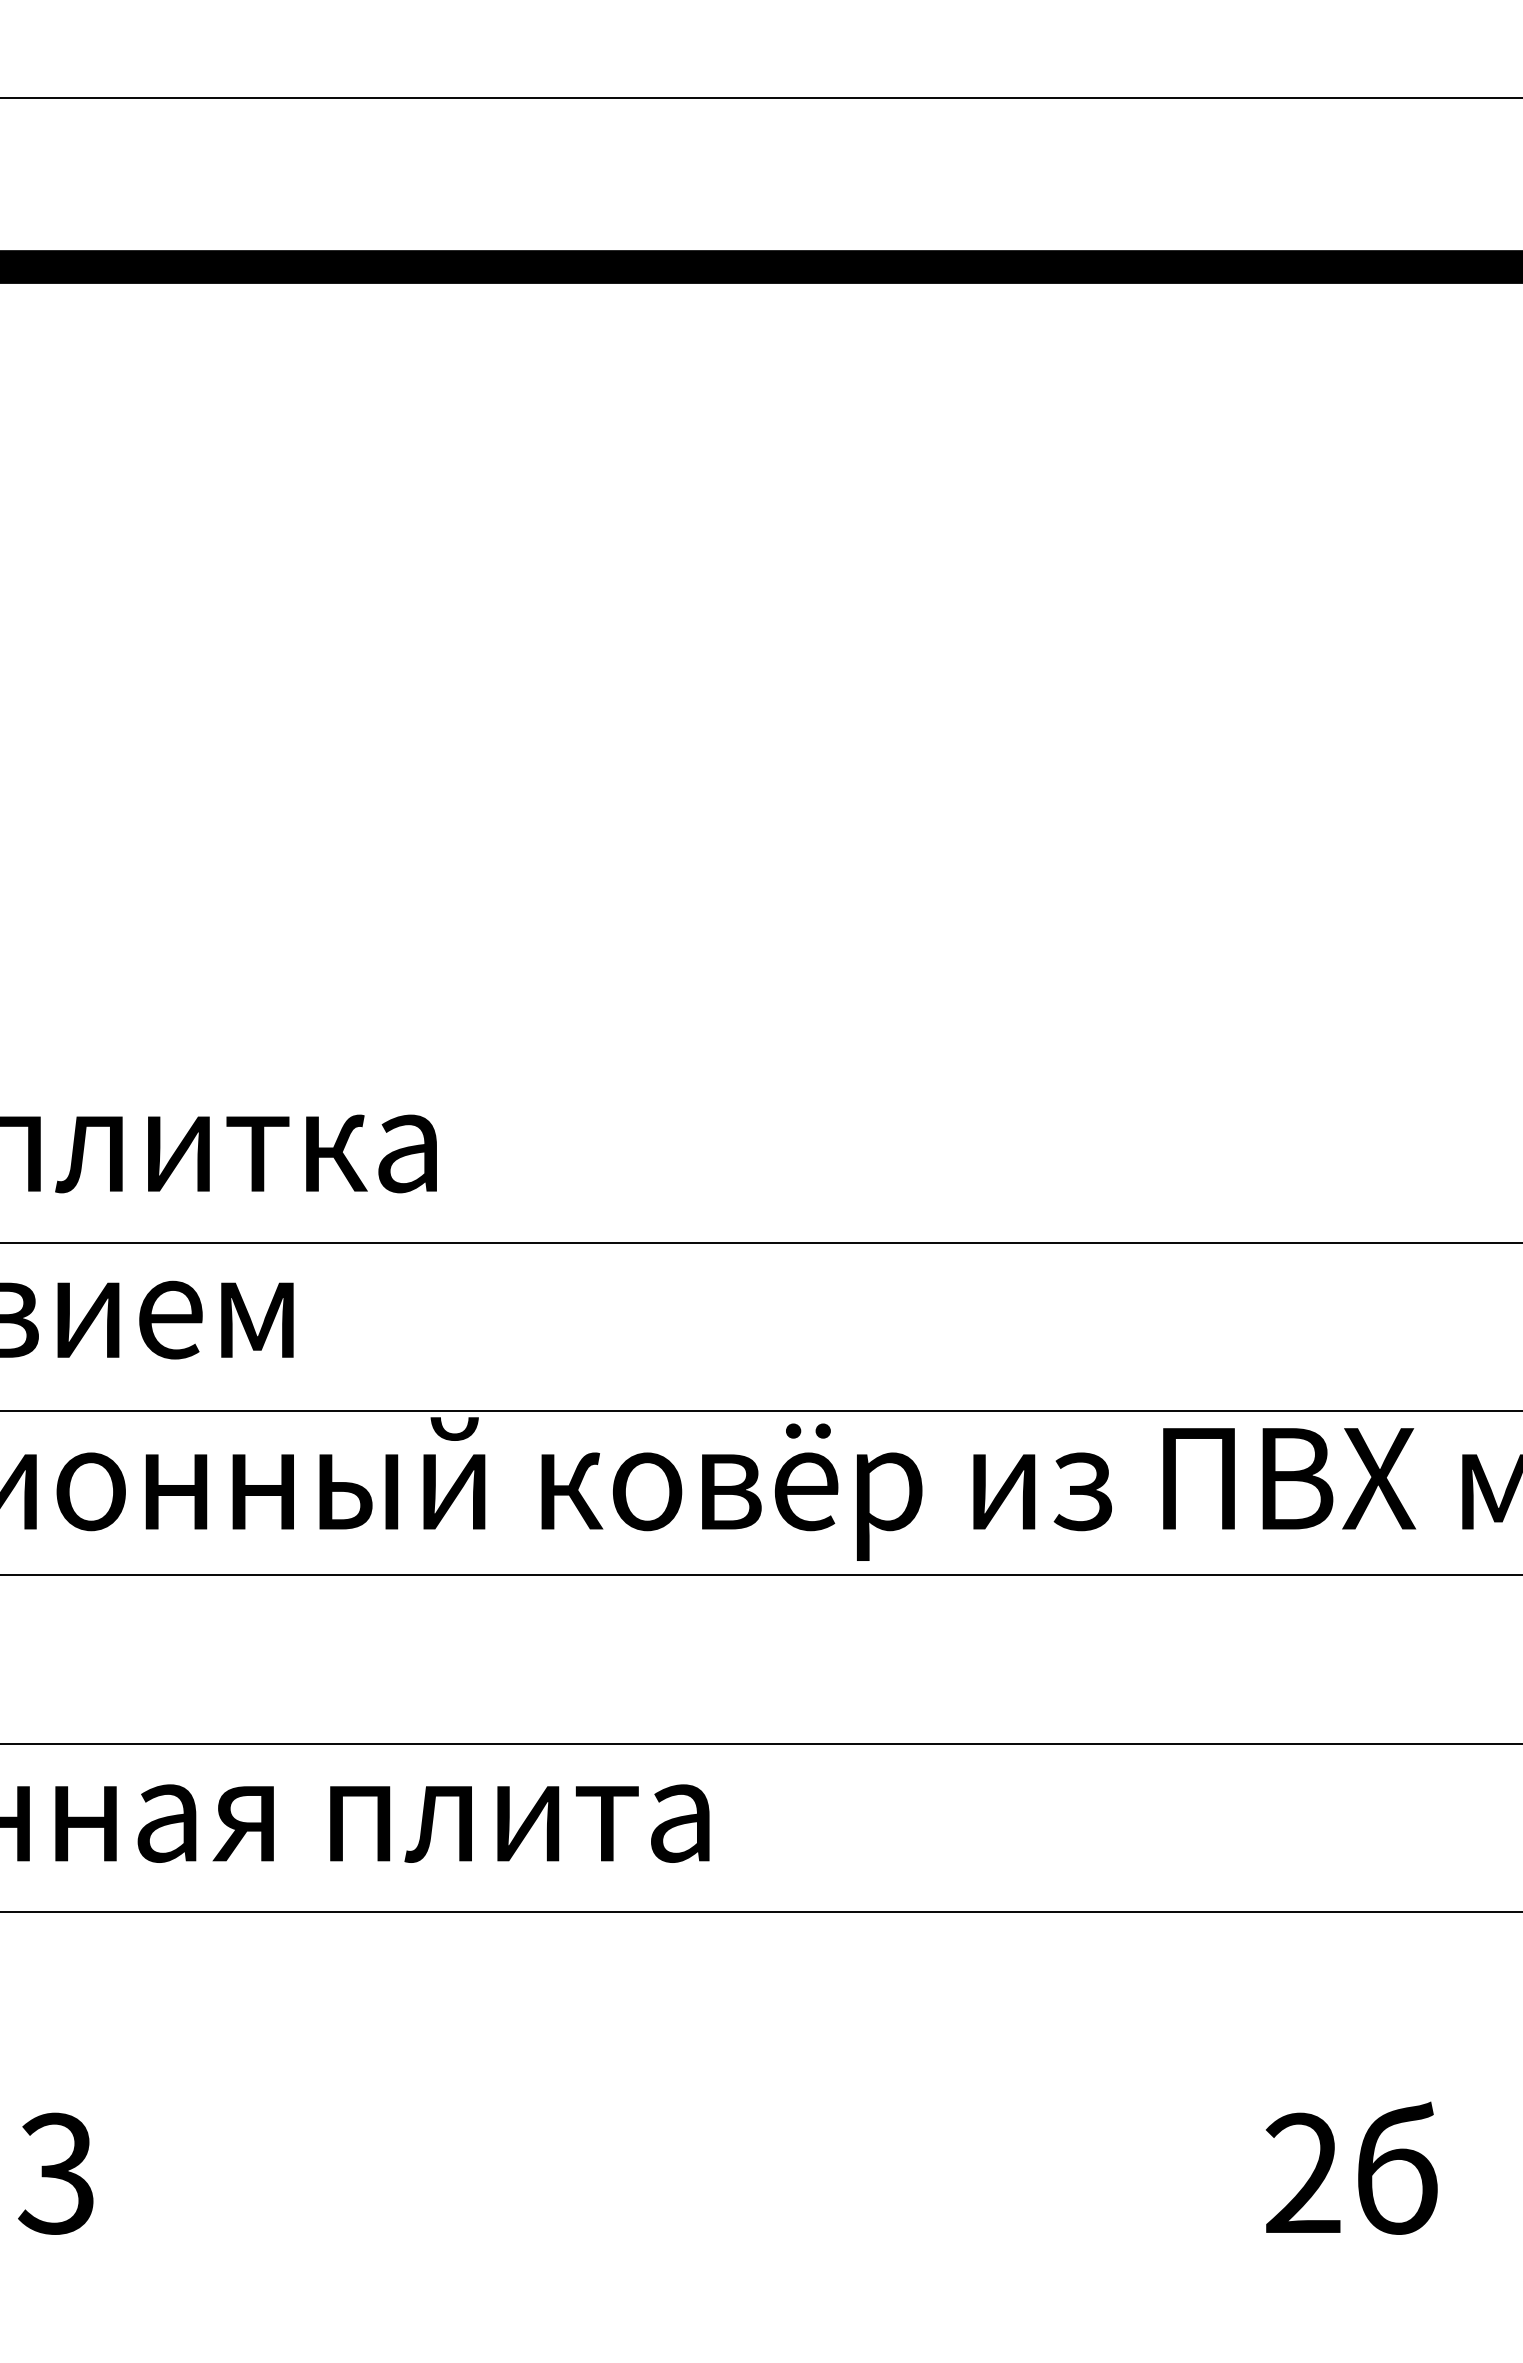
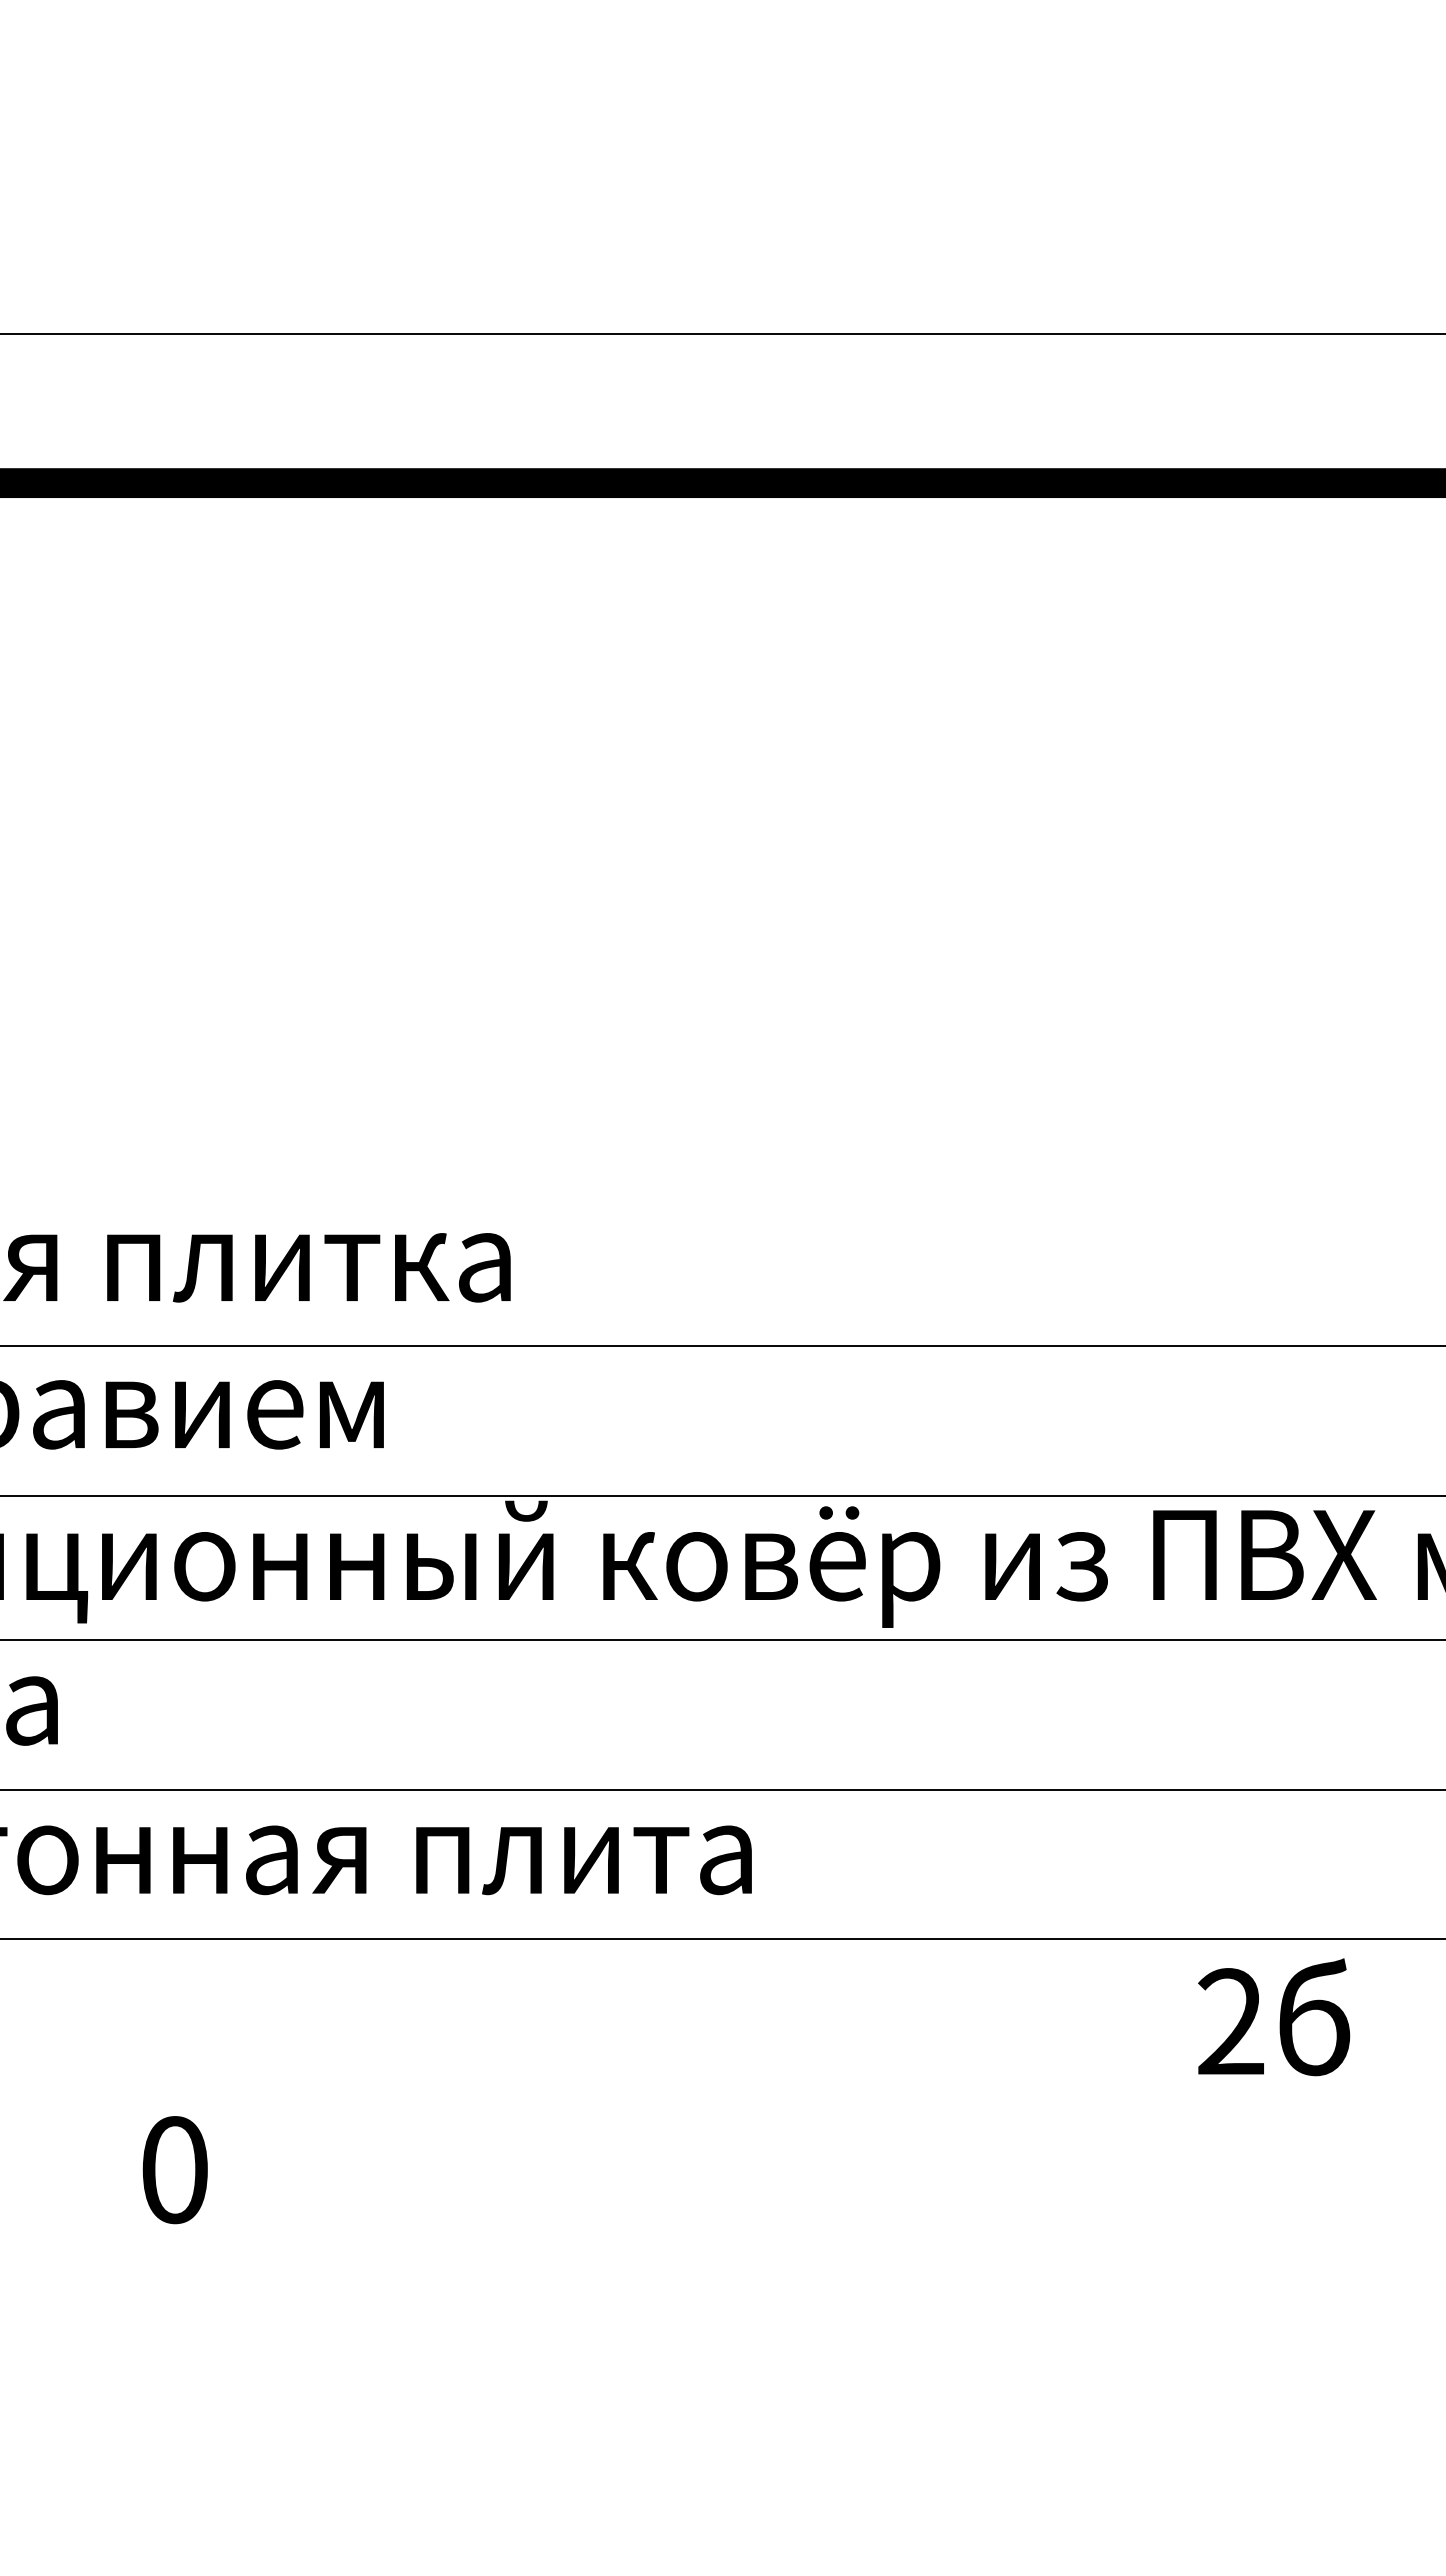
text: (1352, 2168) -> (1274, 2017), moved
text: (55, 2174) -> (173, 2170), 3 -> 0

